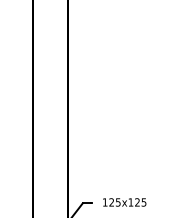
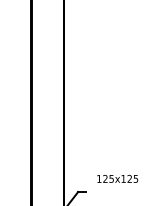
text: (124, 202) -> (117, 178), moved

